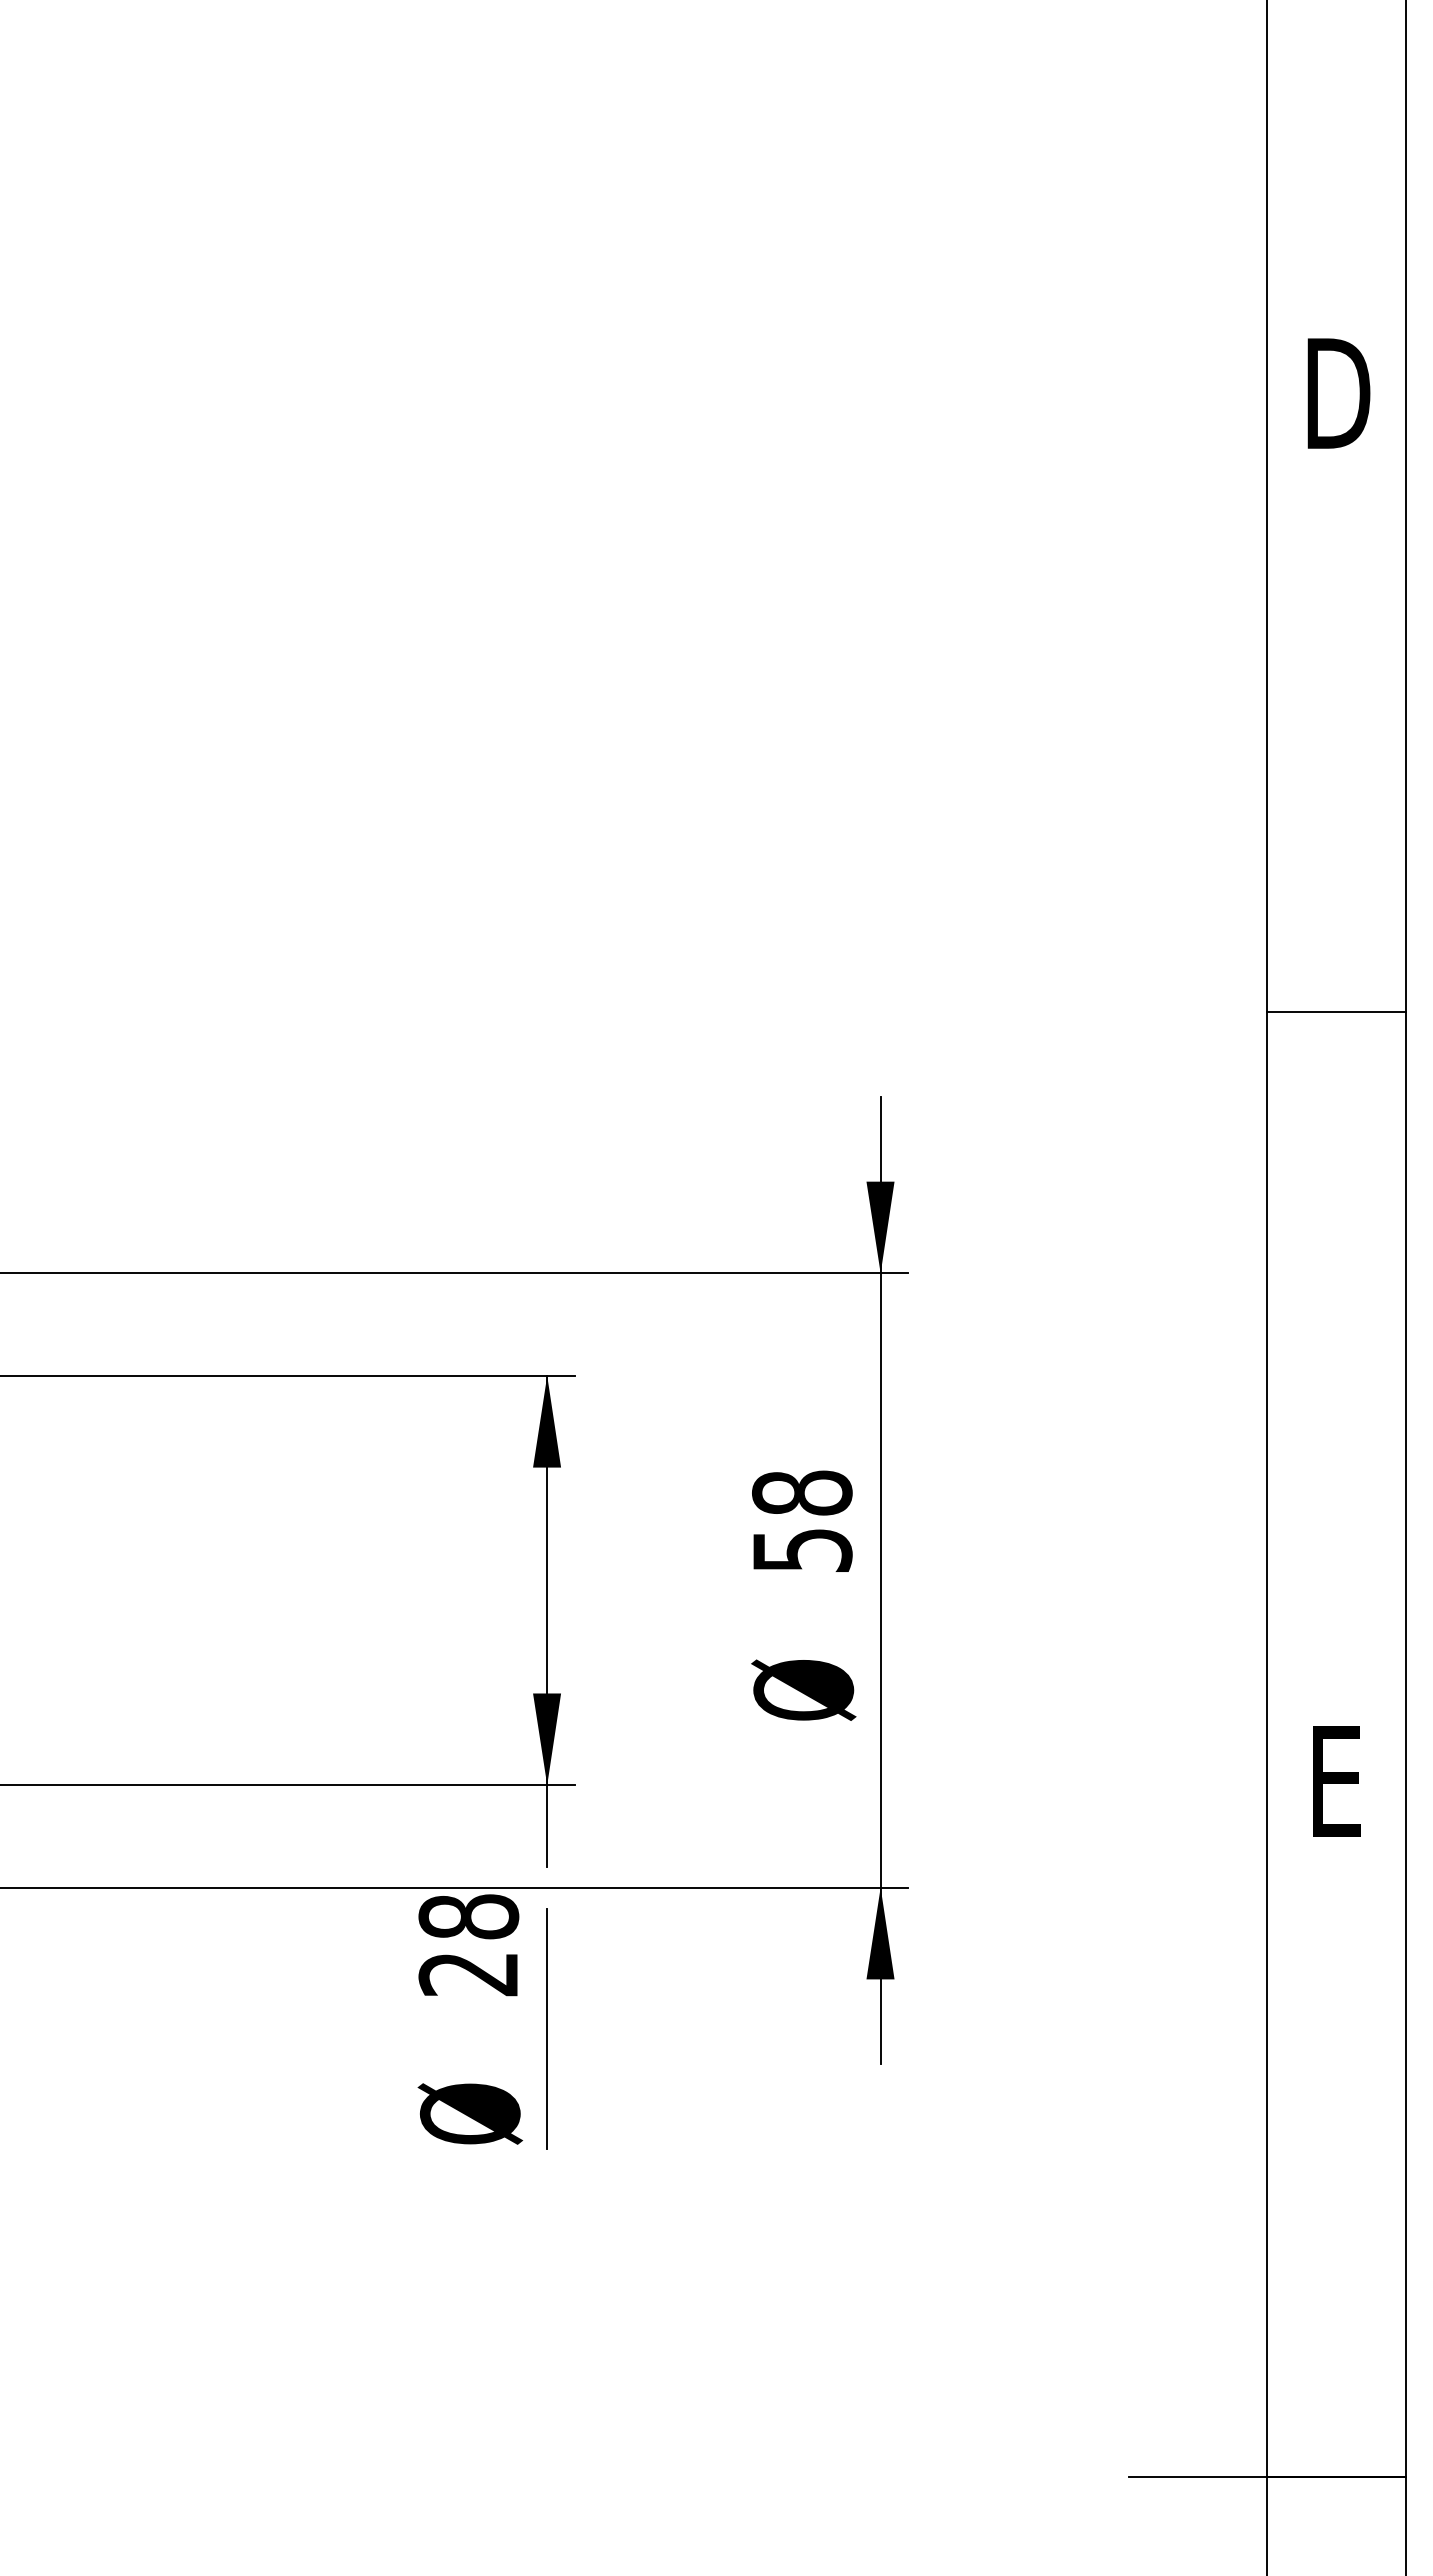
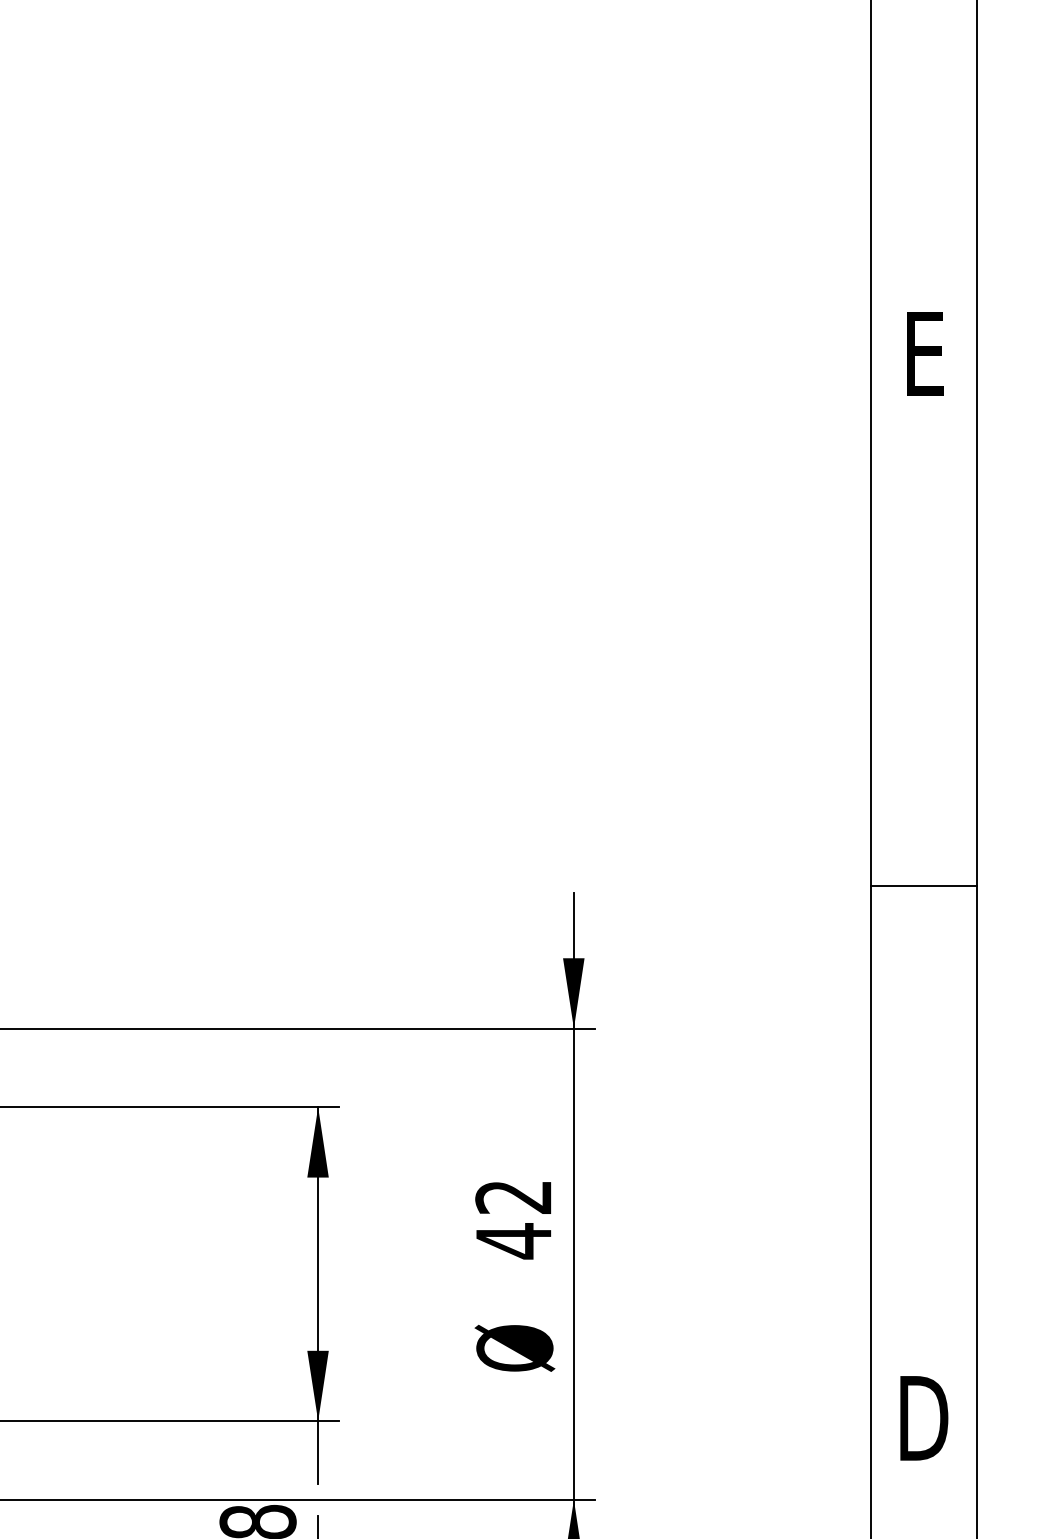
text: (1338, 393) -> (925, 353), D -> E
line: (1336, 1012) -> (923, 886), moved
text: (802, 1522) -> (513, 1219), 58 -> 42
text: (1337, 1781) -> (924, 1418), E -> D

